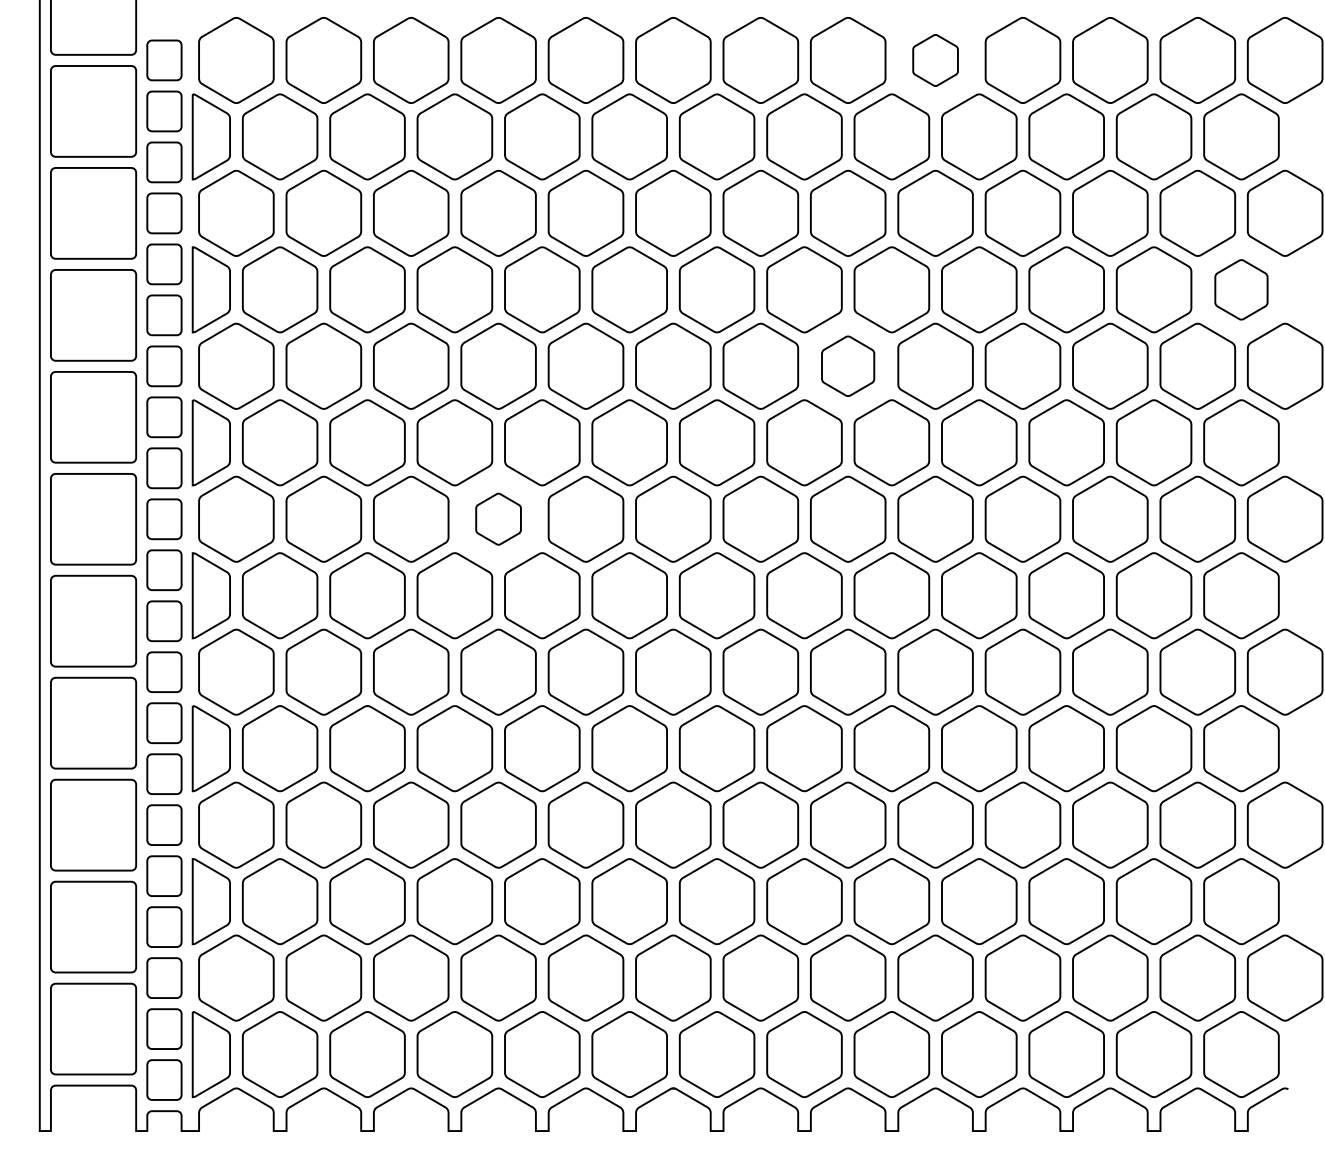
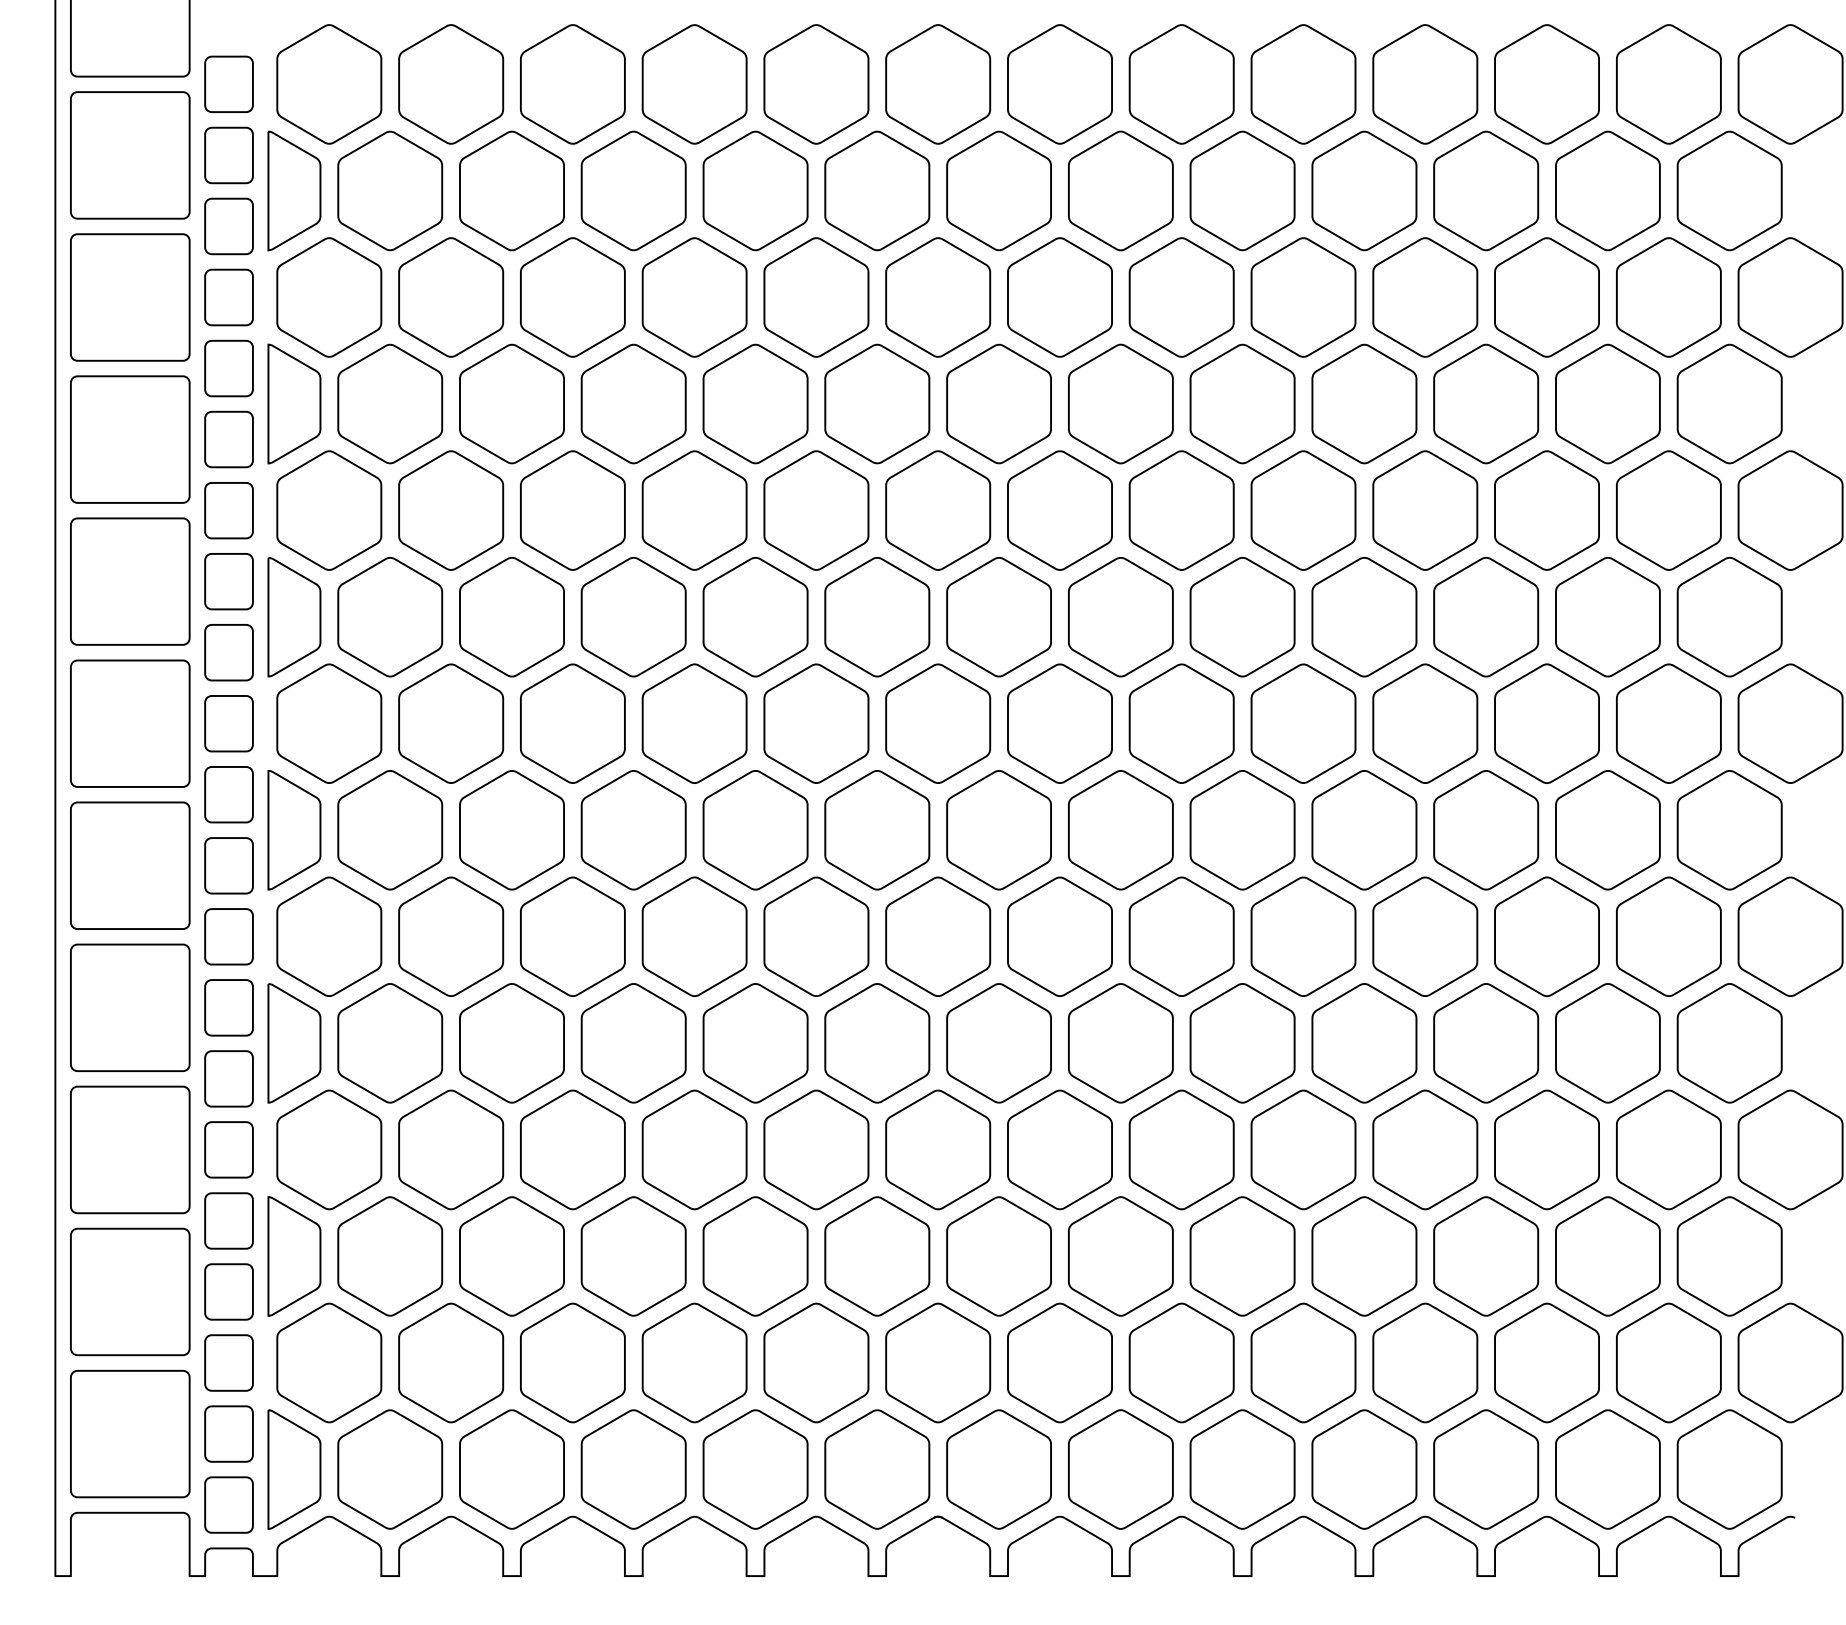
part: (935, 60) -> (1303, 84), size x1.67
part: (1241, 289) -> (1729, 403), size x1.43
part: (848, 366) -> (1181, 510), size x1.43
part: (498, 519) -> (694, 723), size x1.67

